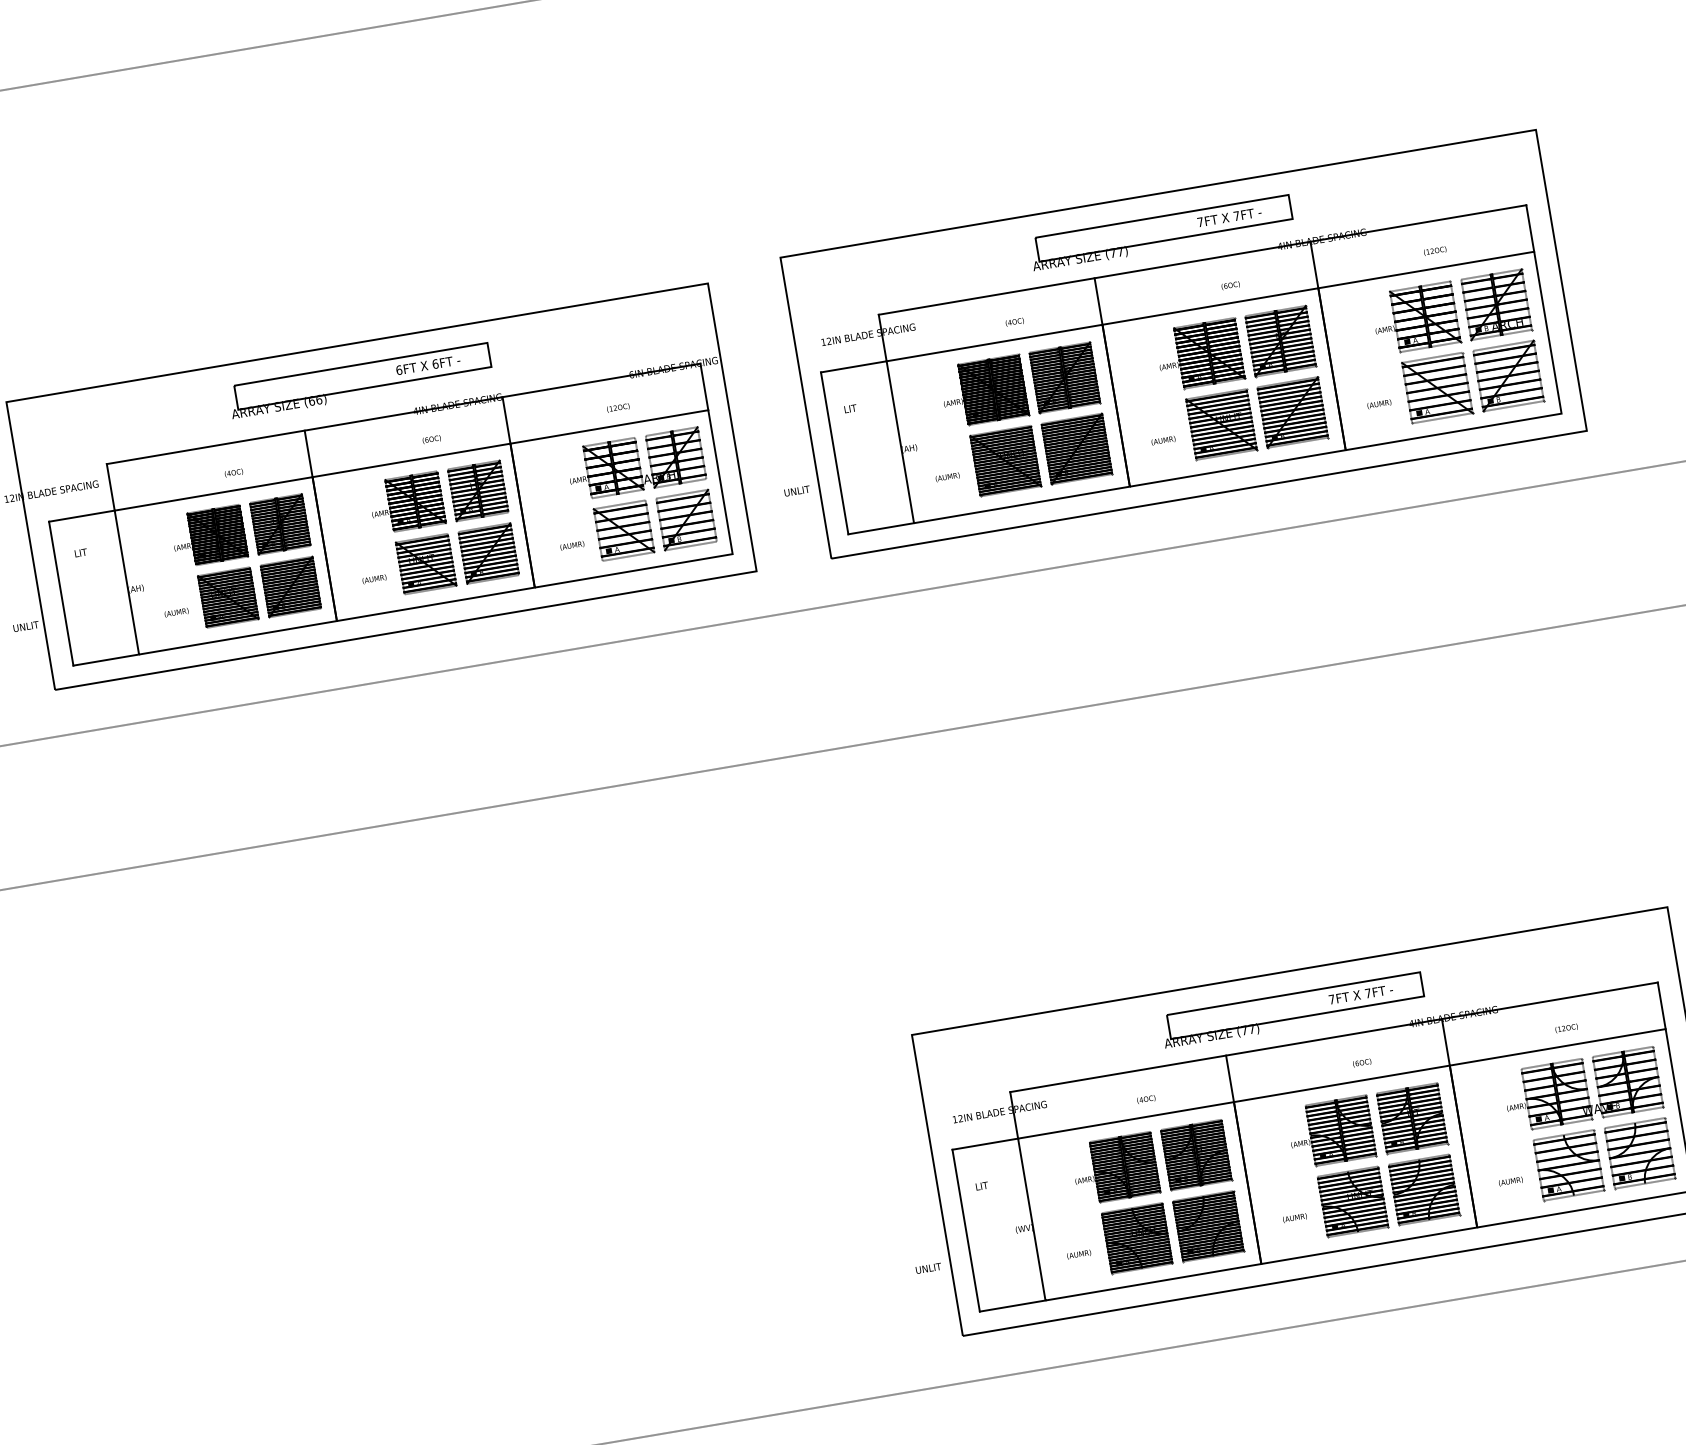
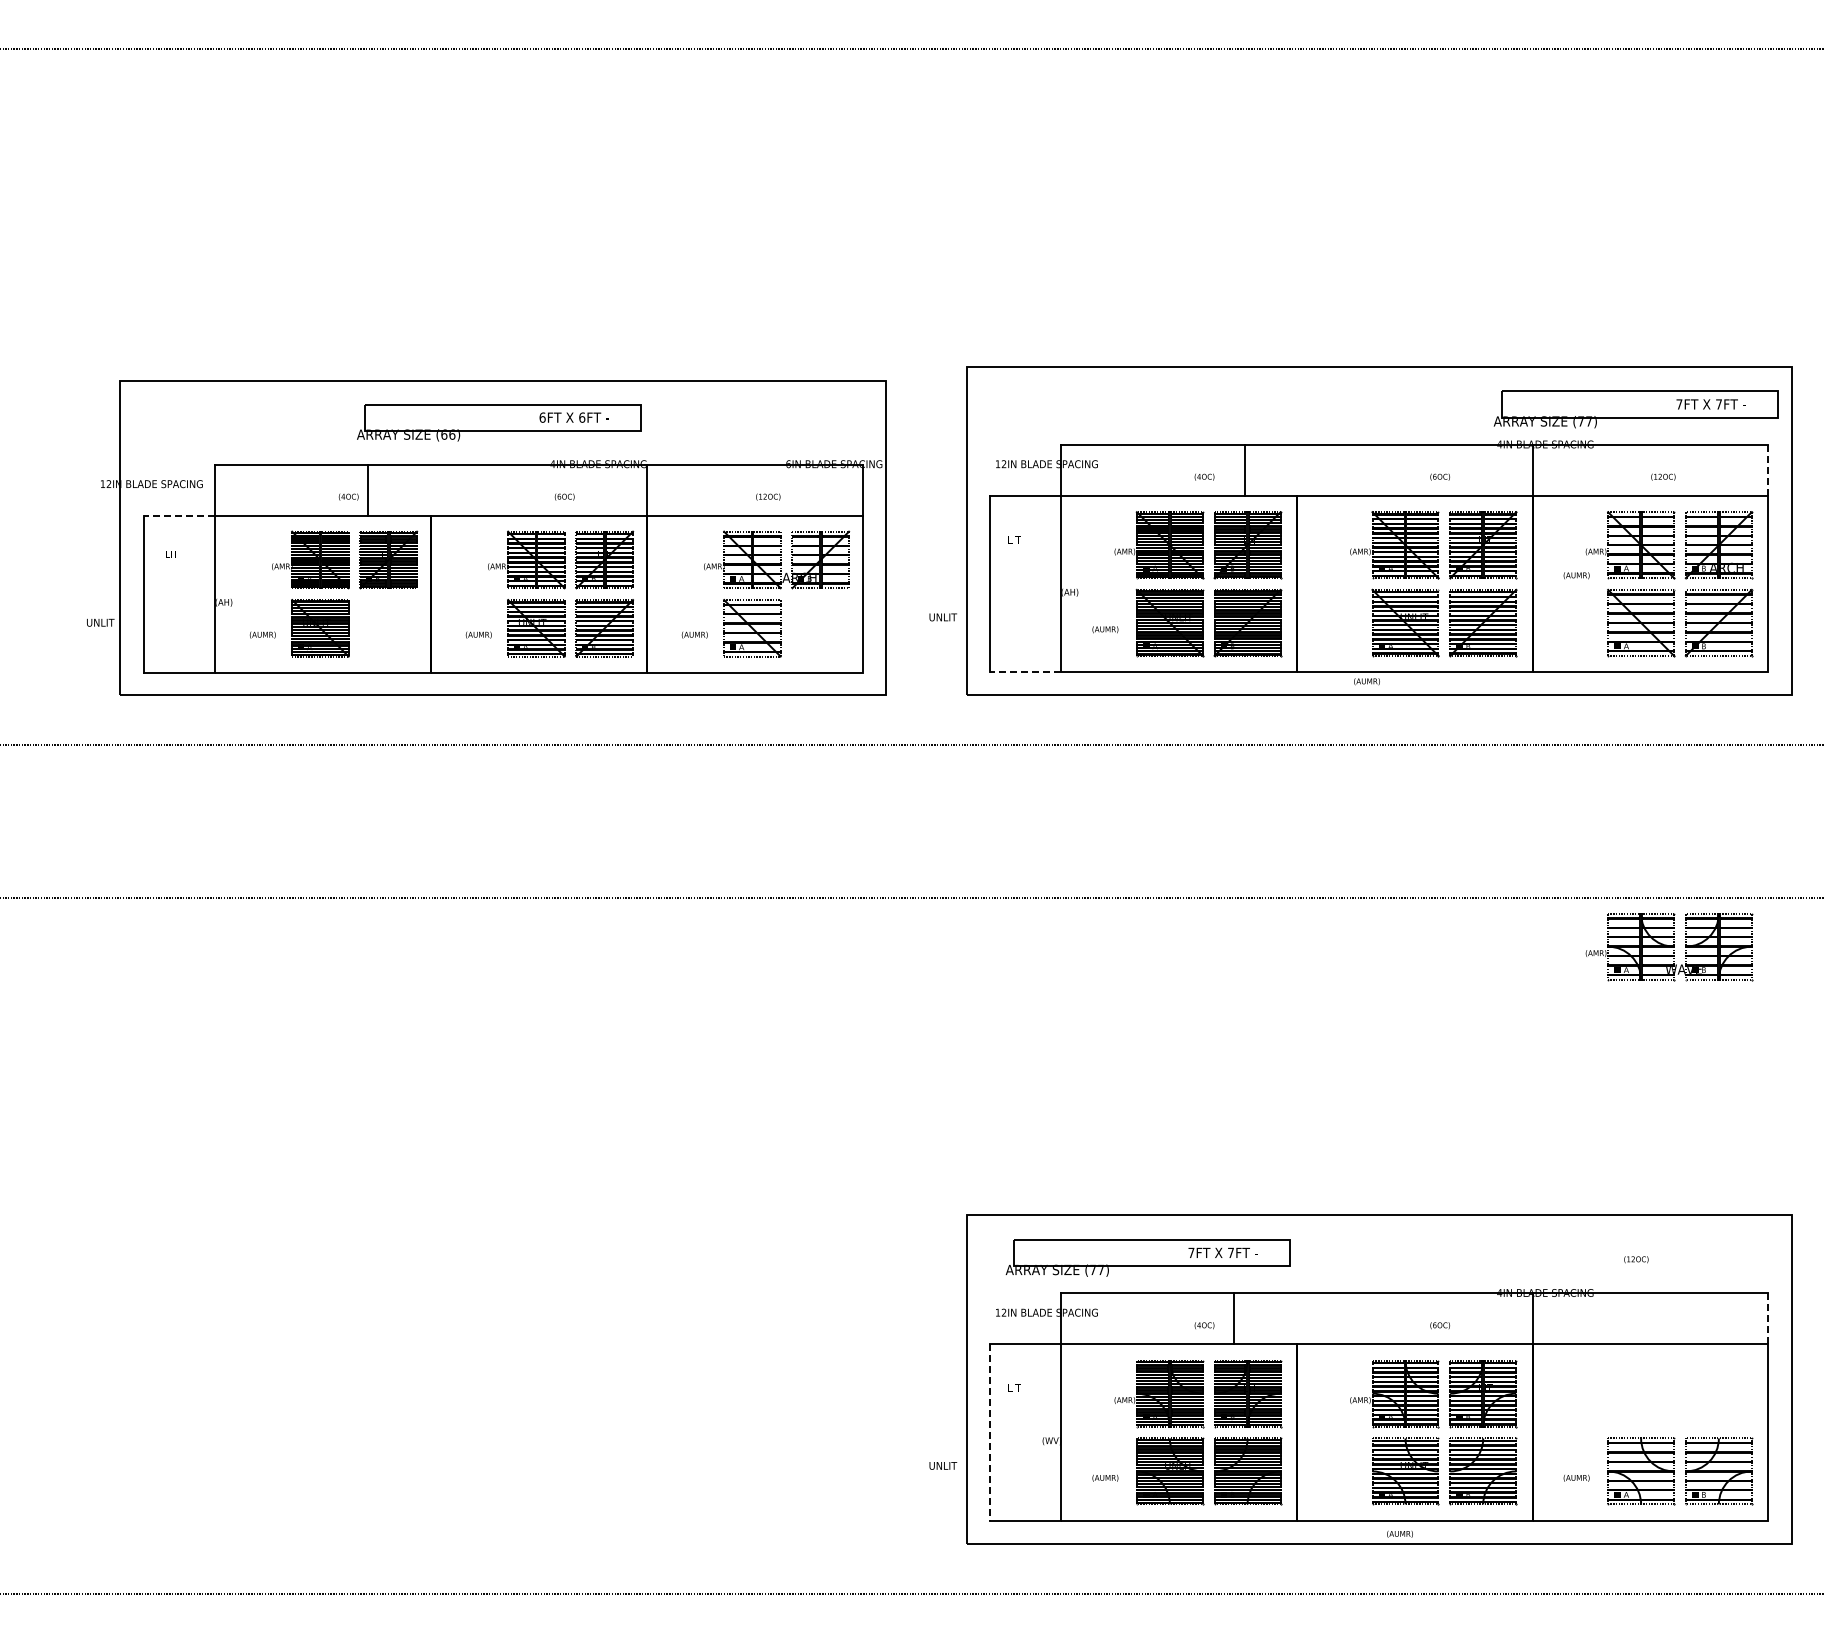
line: (1530, 227) -> (1768, 469), solid -> dashed
part: (1160, 233) -> (1635, 409), moved
line: (1098, 300) -> (1245, 469), moved
text: (1379, 404) -> (1576, 575), moved
text: (1163, 440) -> (1366, 681), moved
line: (308, 453) -> (368, 489), moved
line: (81, 516) -> (179, 515), solid -> dashed
part: (686, 520) -> (820, 628), removed
line: (881, 528) -> (1025, 672), solid -> dashed
part: (290, 587) -> (388, 628), removed
line: (1661, 1005) -> (1768, 1318), solid -> dashed
part: (1292, 1010) -> (1147, 1257), moved
text: (1566, 1028) -> (1636, 1259), moved
line: (1230, 1078) -> (1234, 1318), moved
part: (1582, 1090) -> (1669, 947), moved
text: (1294, 1217) -> (1399, 1533), moved
line: (966, 1231) -> (989, 1433), solid -> dashed

